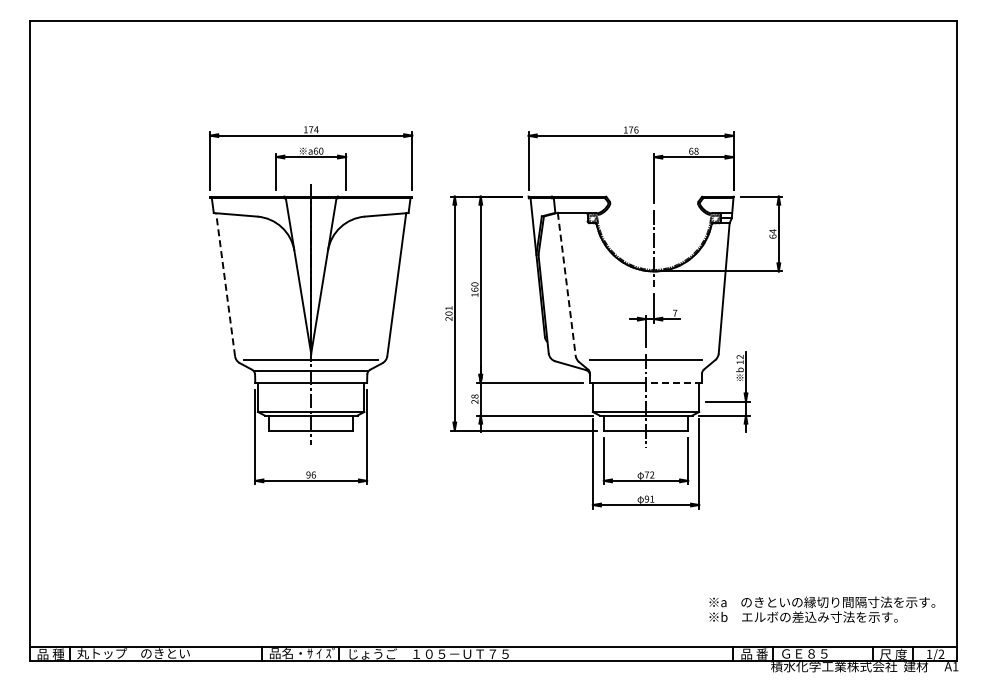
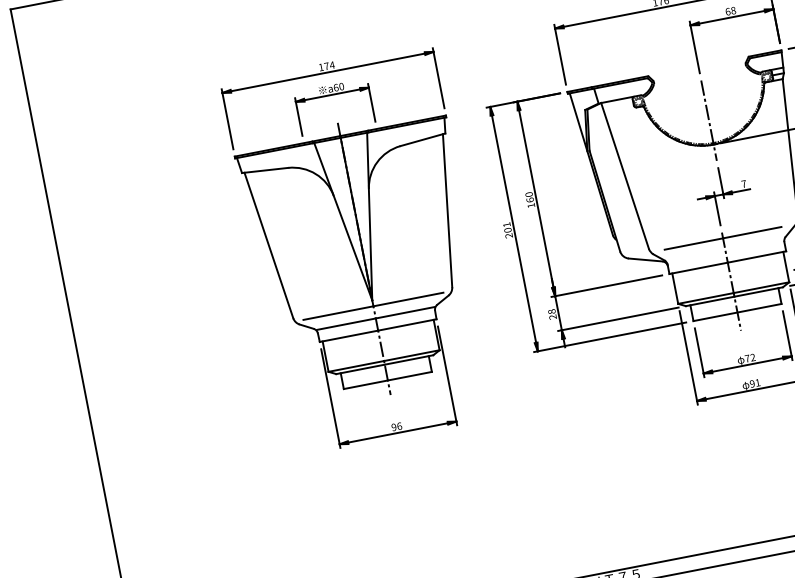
line: (225, 284) -> (268, 245), dashed -> solid
line: (566, 284) -> (624, 176), dashed -> solid
line: (673, 382) -> (756, 256), dashed -> solid

